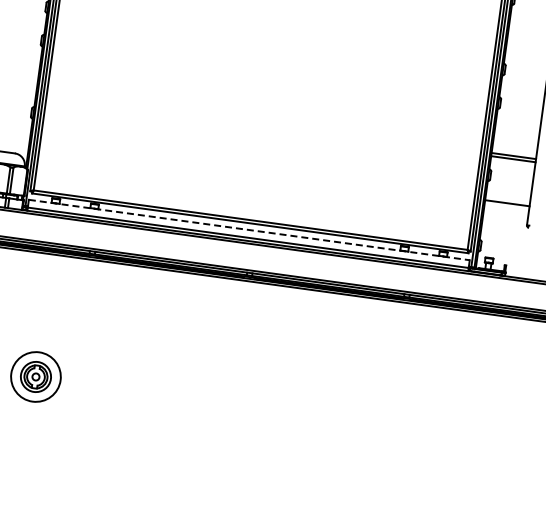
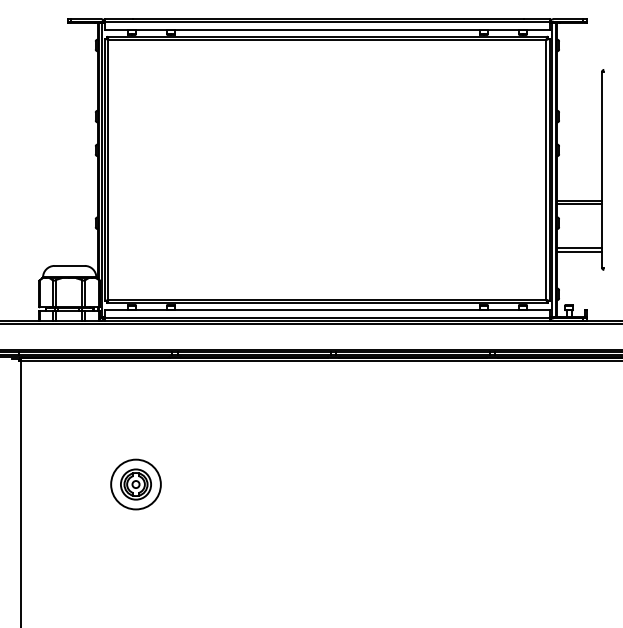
line: (506, 206) -> (579, 251), added
line: (249, 230) -> (327, 310), dashed -> solid

